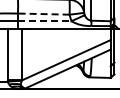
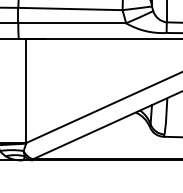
line: (43, 14) -> (69, 9), dashed -> solid
line: (44, 21) -> (71, 23), dashed -> solid

